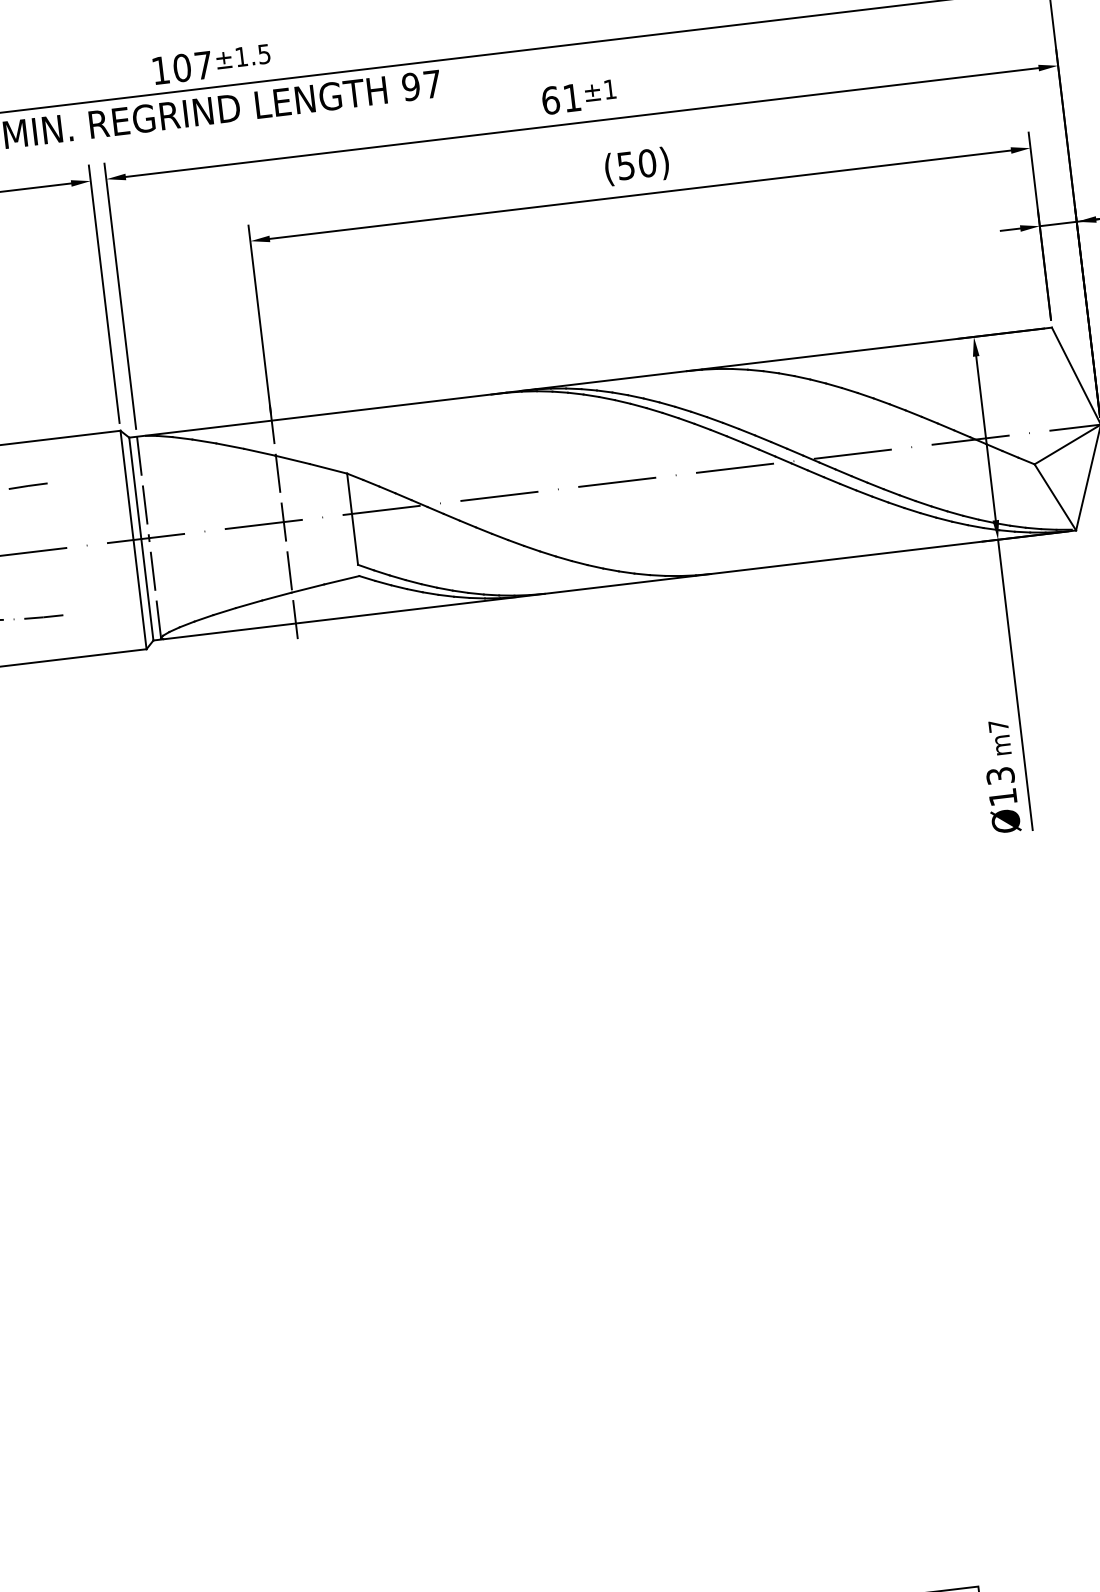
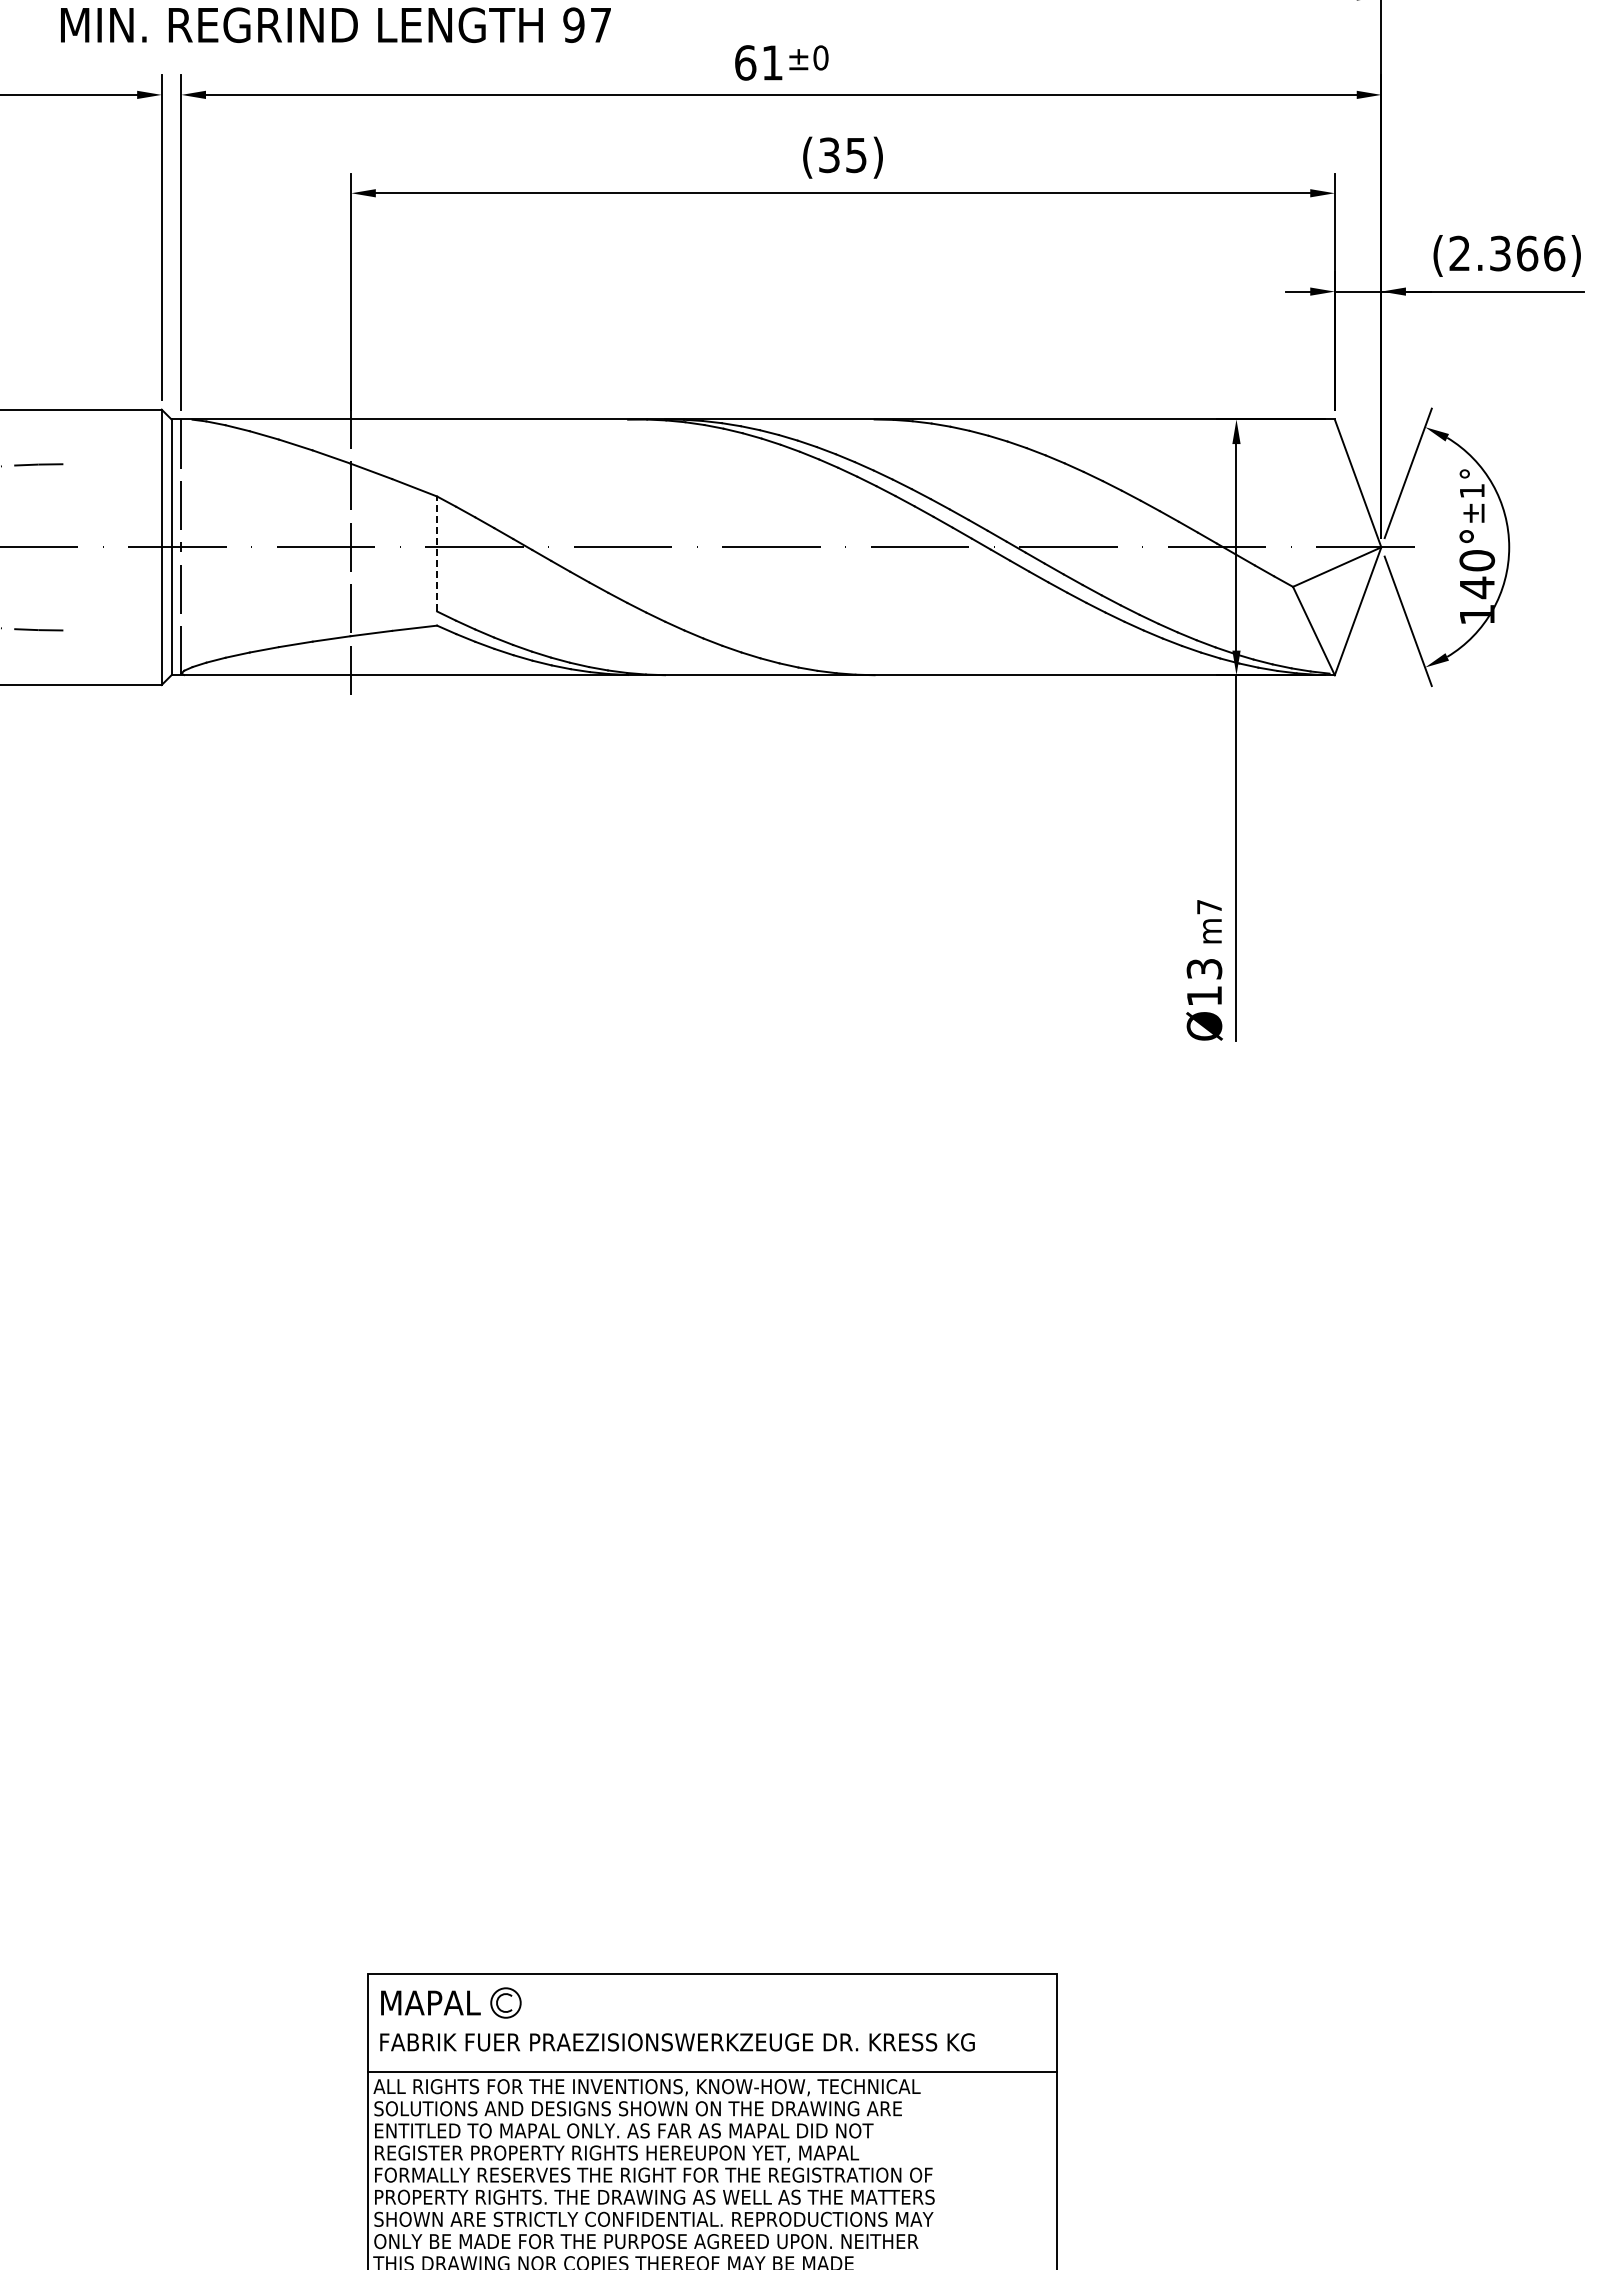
text: (609, 89) -> (820, 57), ±1 -> ±0
text: (637, 164) -> (843, 155), (50) -> (35)
line: (352, 518) -> (437, 553), solid -> dashed

